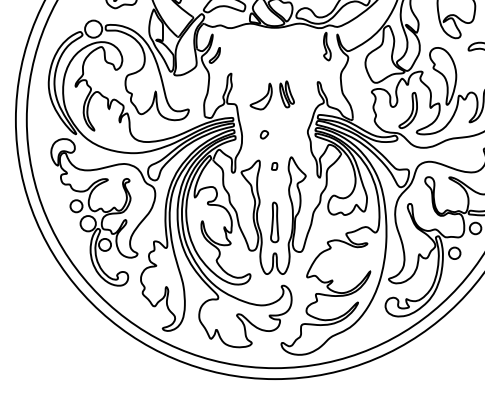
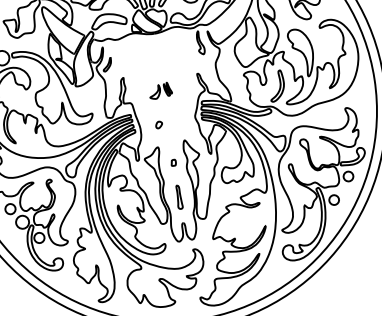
part: (271, 95) -> (160, 91), size x0.6
part: (274, 166) -> (173, 162), moved
part: (274, 222) -> (178, 197), size x0.7

